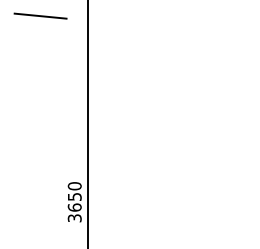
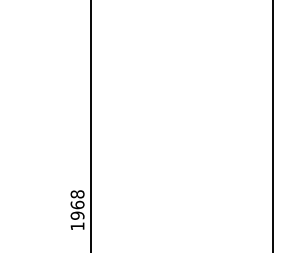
line: (40, 15) -> (43, 23), removed
text: (74, 202) -> (77, 210), 3650 -> 1968

